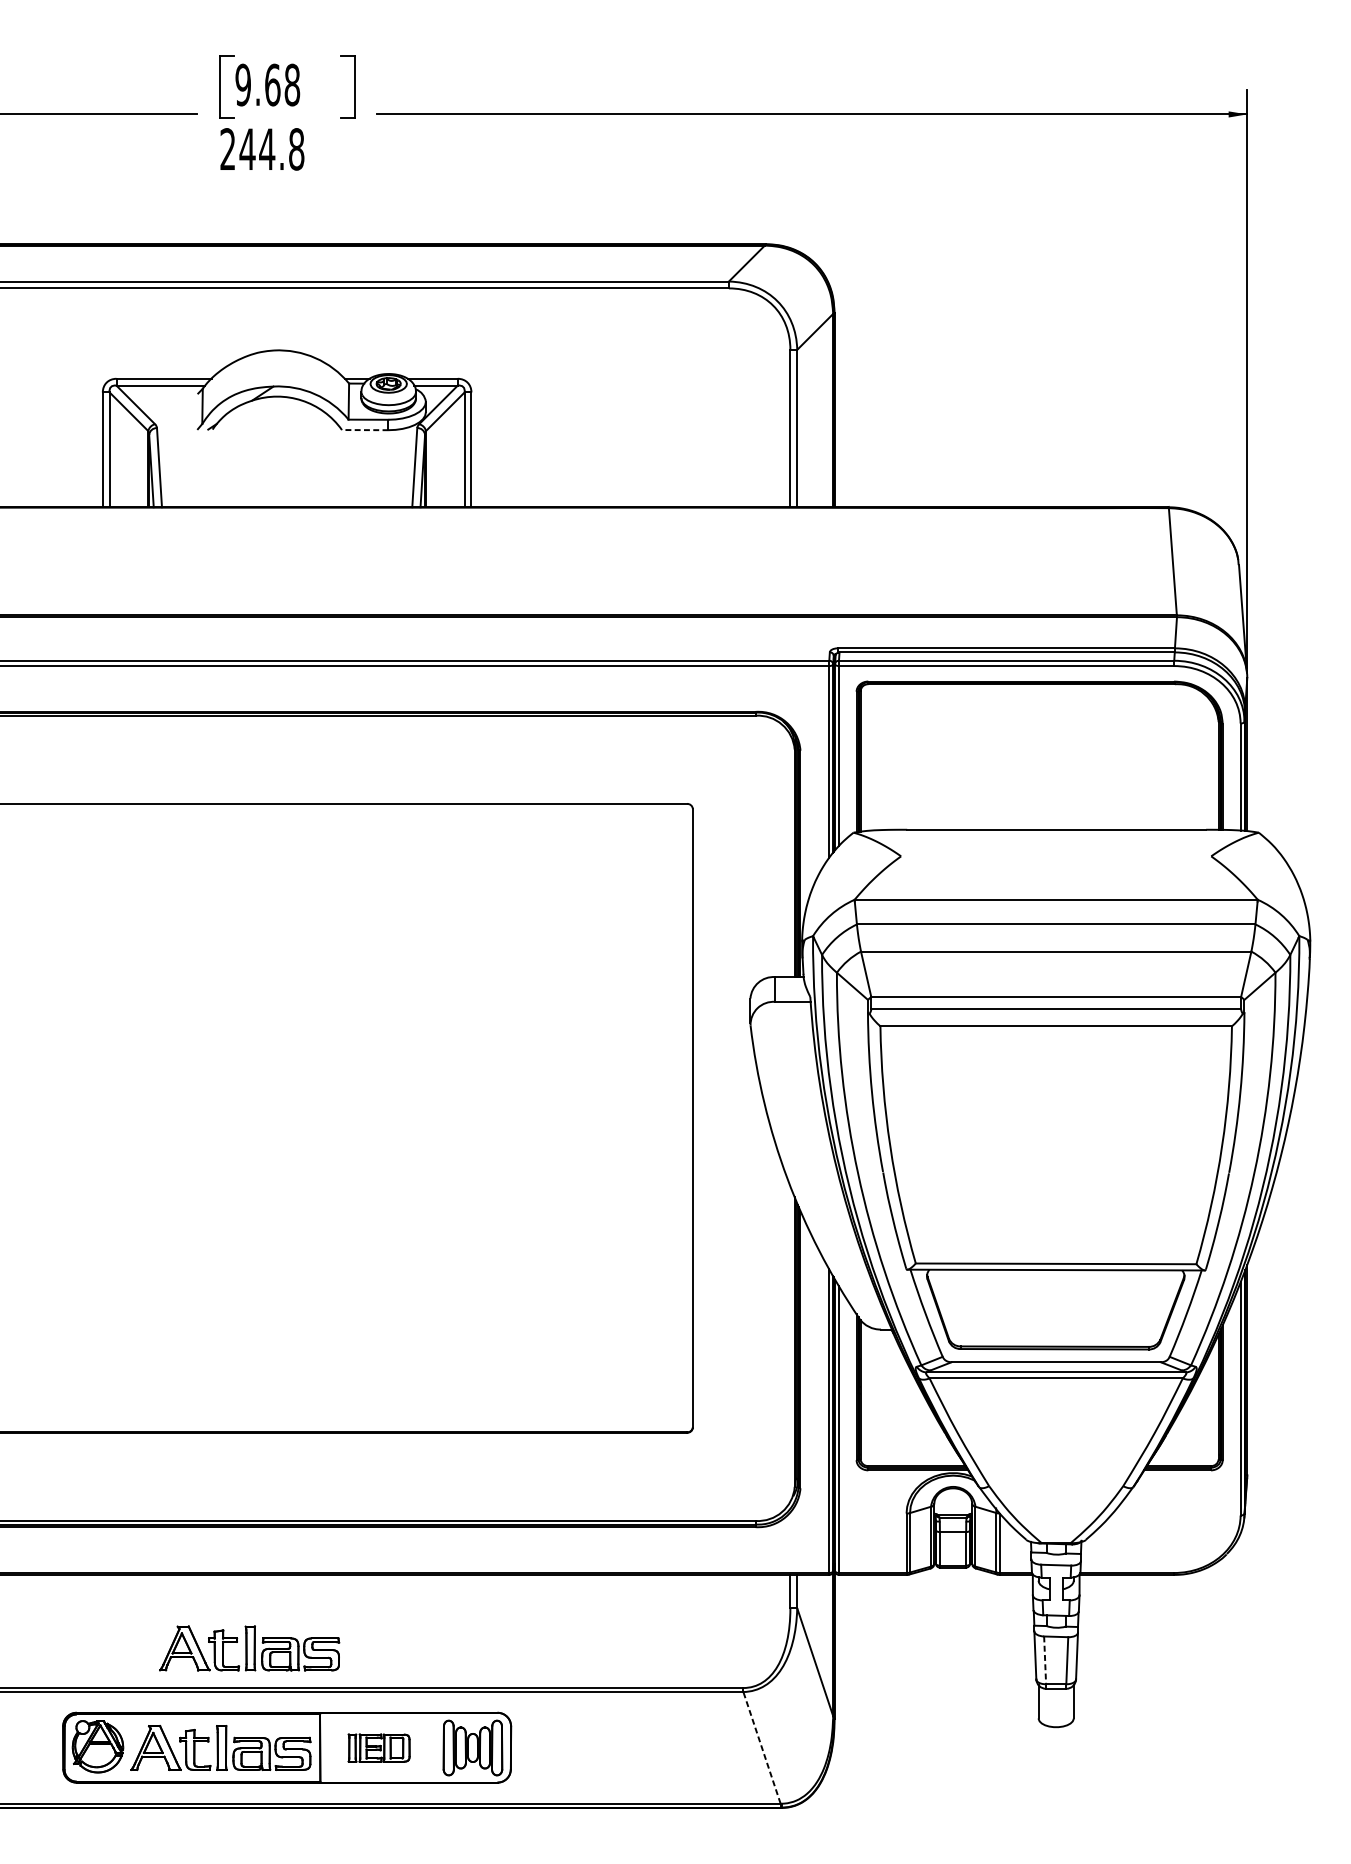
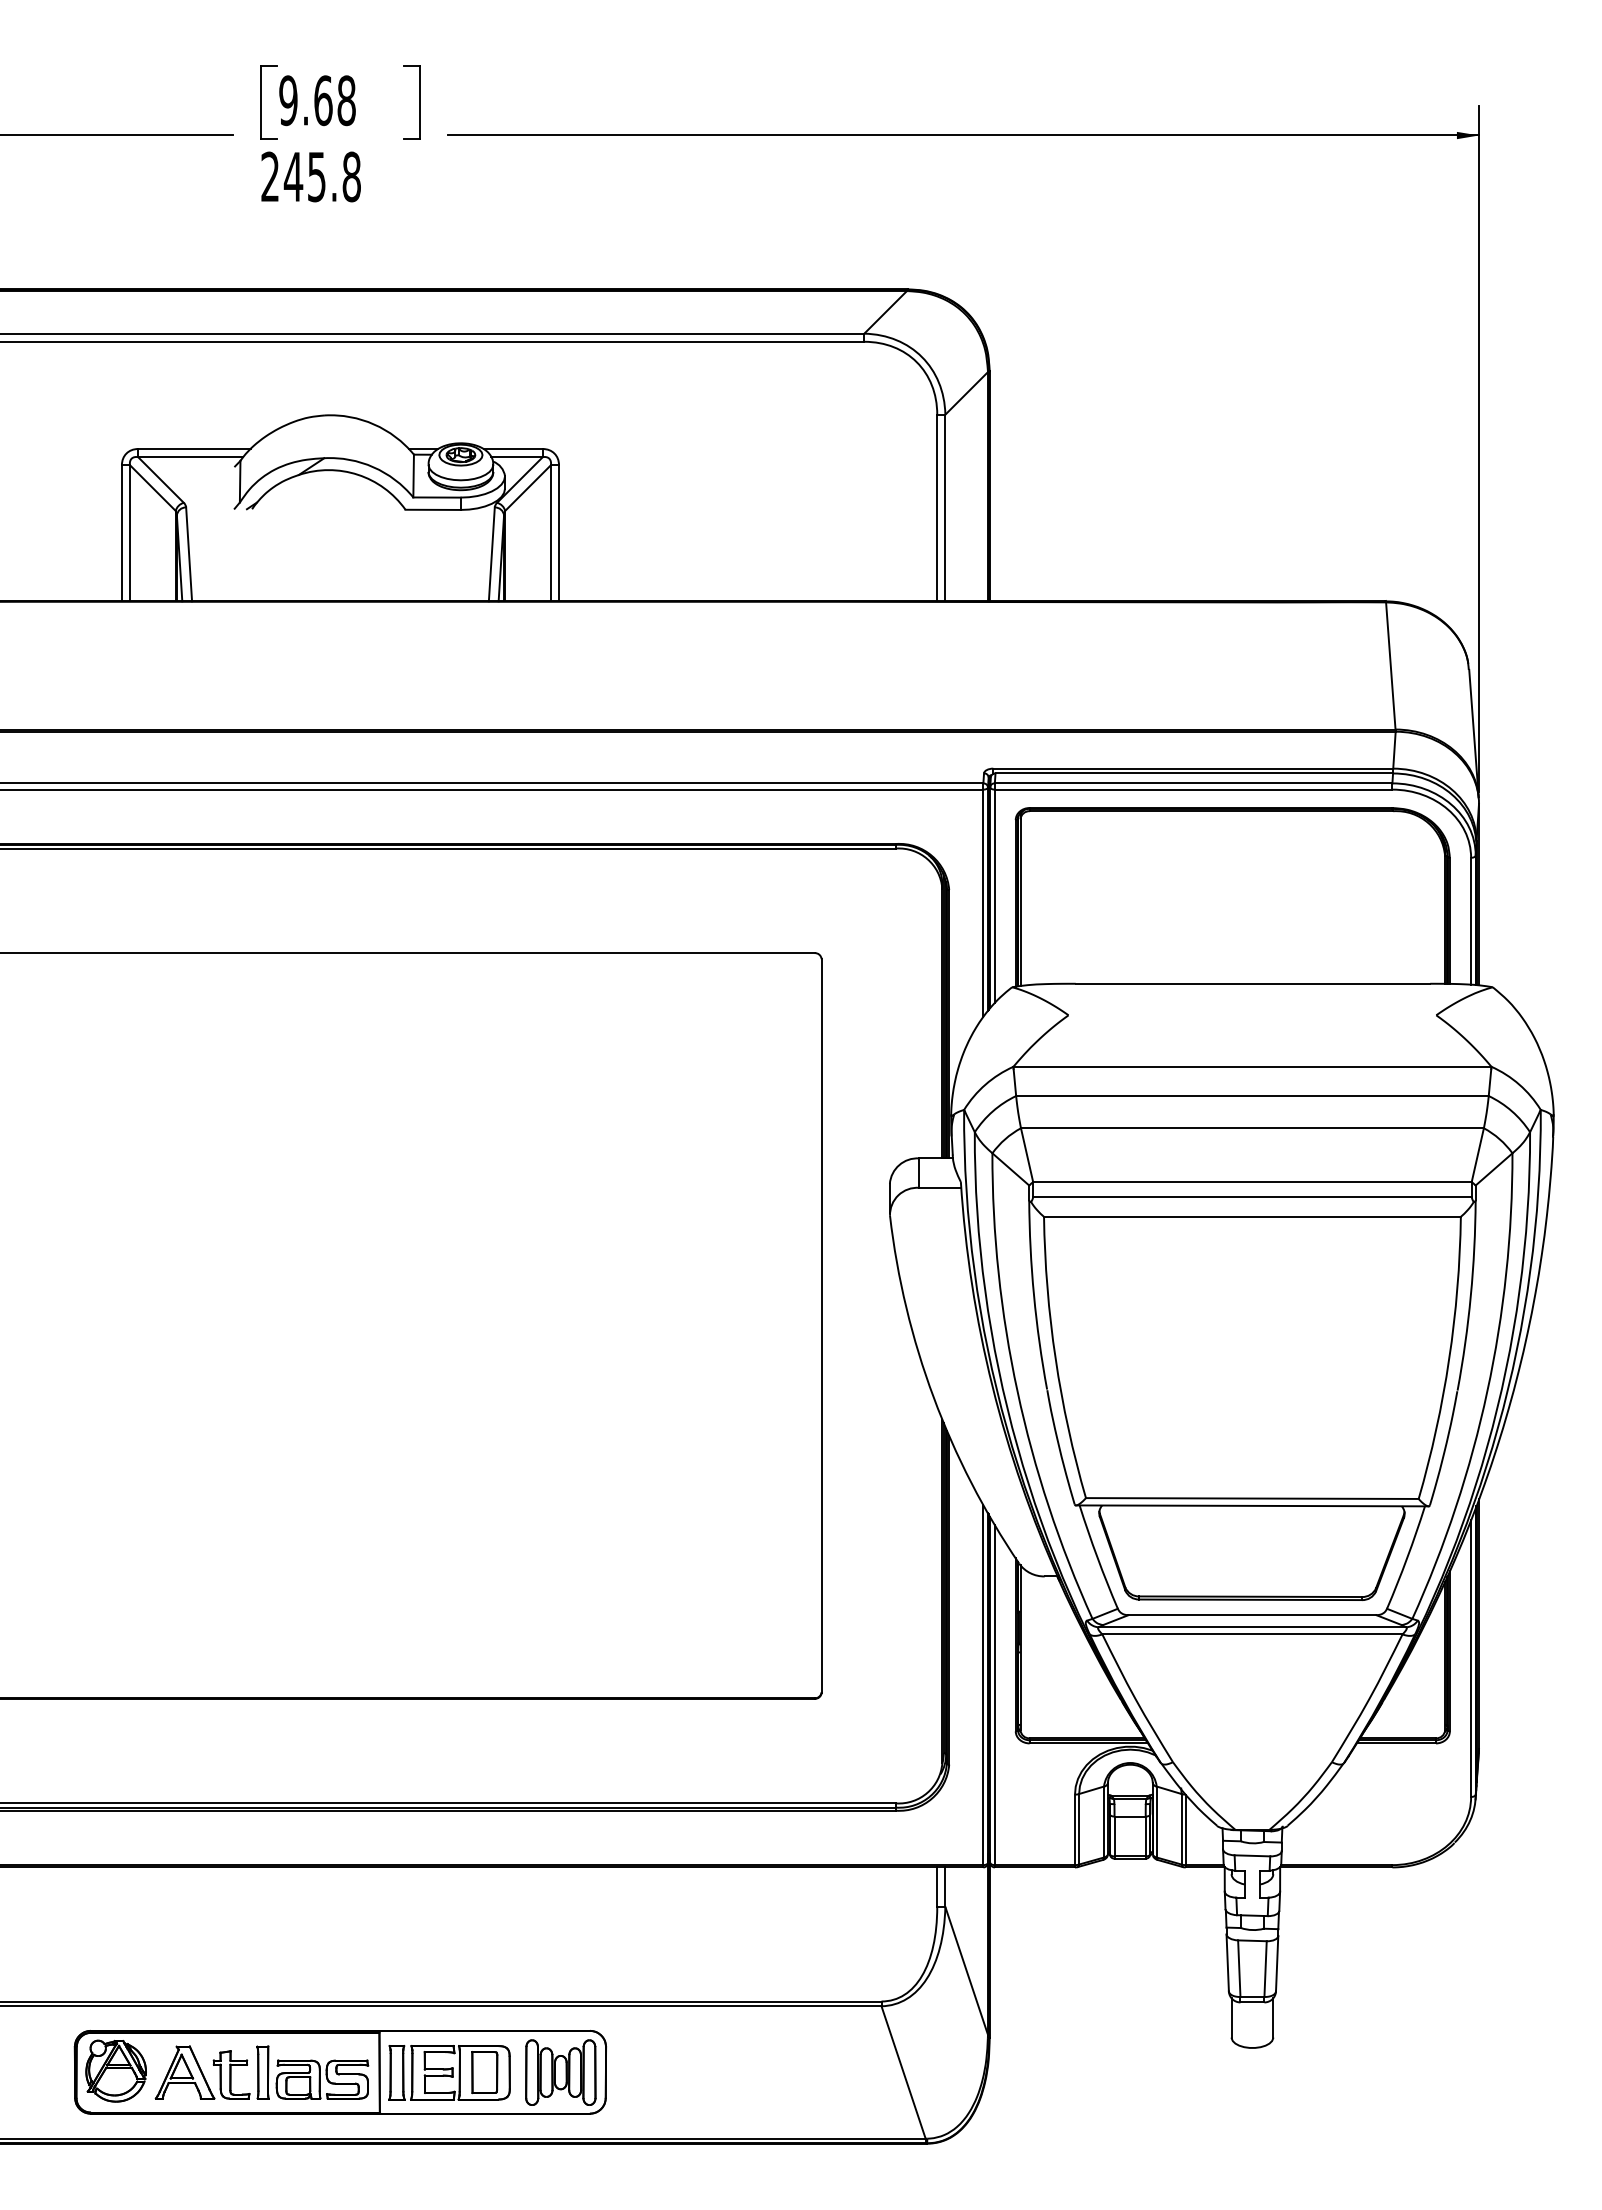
text: (266, 149) -> (316, 177), 244.8 -> 245.8
line: (365, 429) -> (433, 509), dashed -> solid
part: (249, 1648) -> (295, 1954), removed
line: (1045, 1661) -> (1239, 1969), dashed -> solid
part: (379, 1747) -> (449, 2072), size x1.67
line: (761, 1747) -> (903, 2072), dashed -> solid

